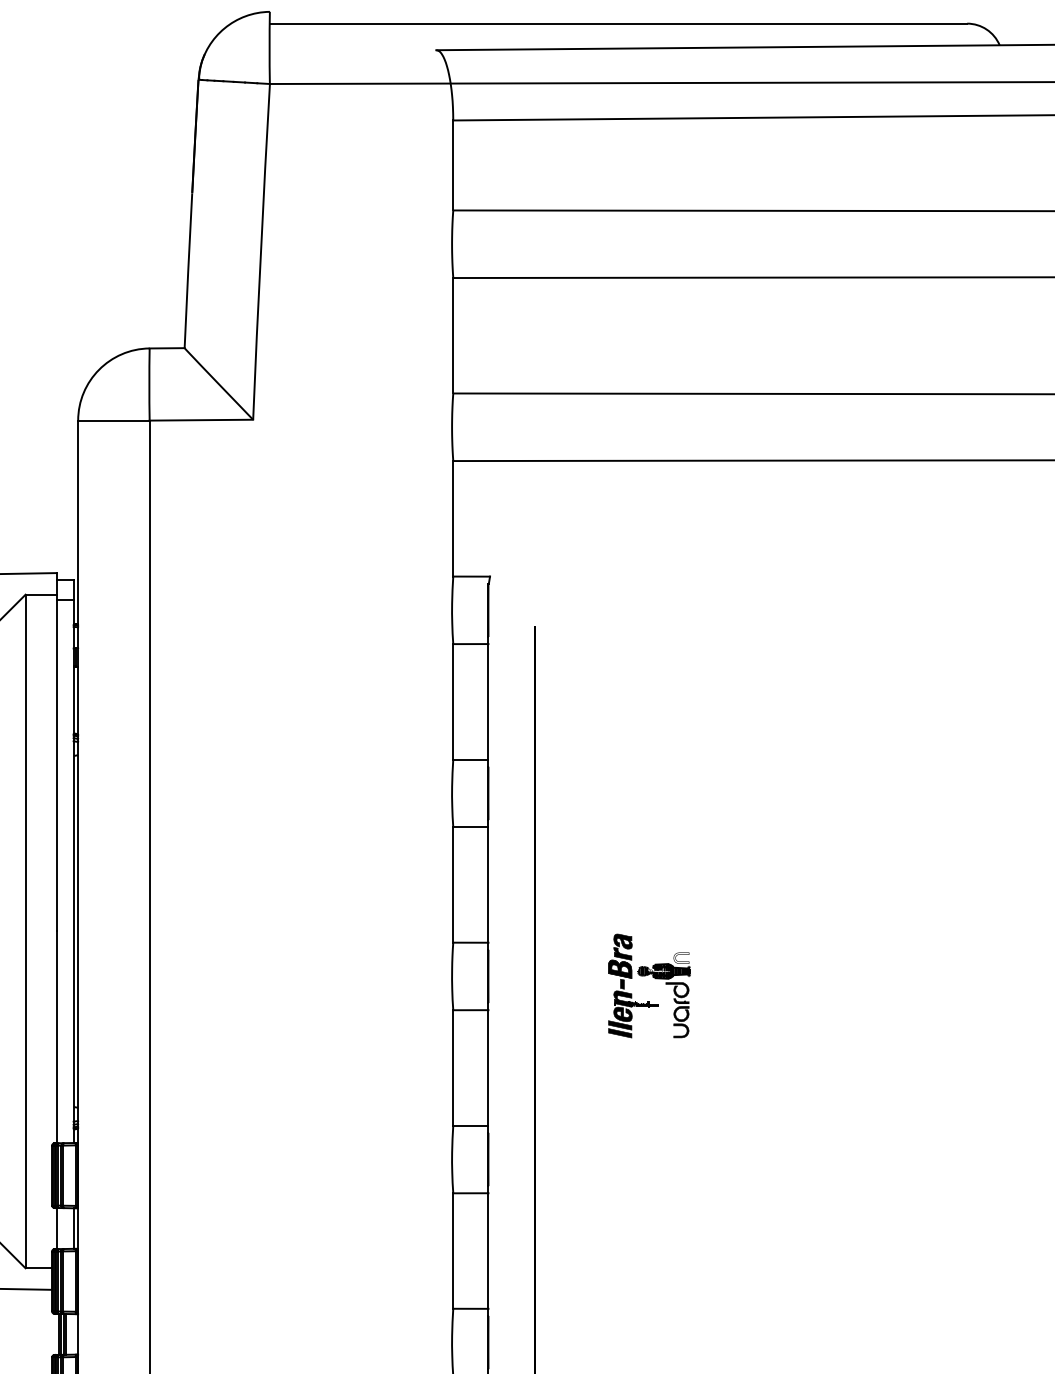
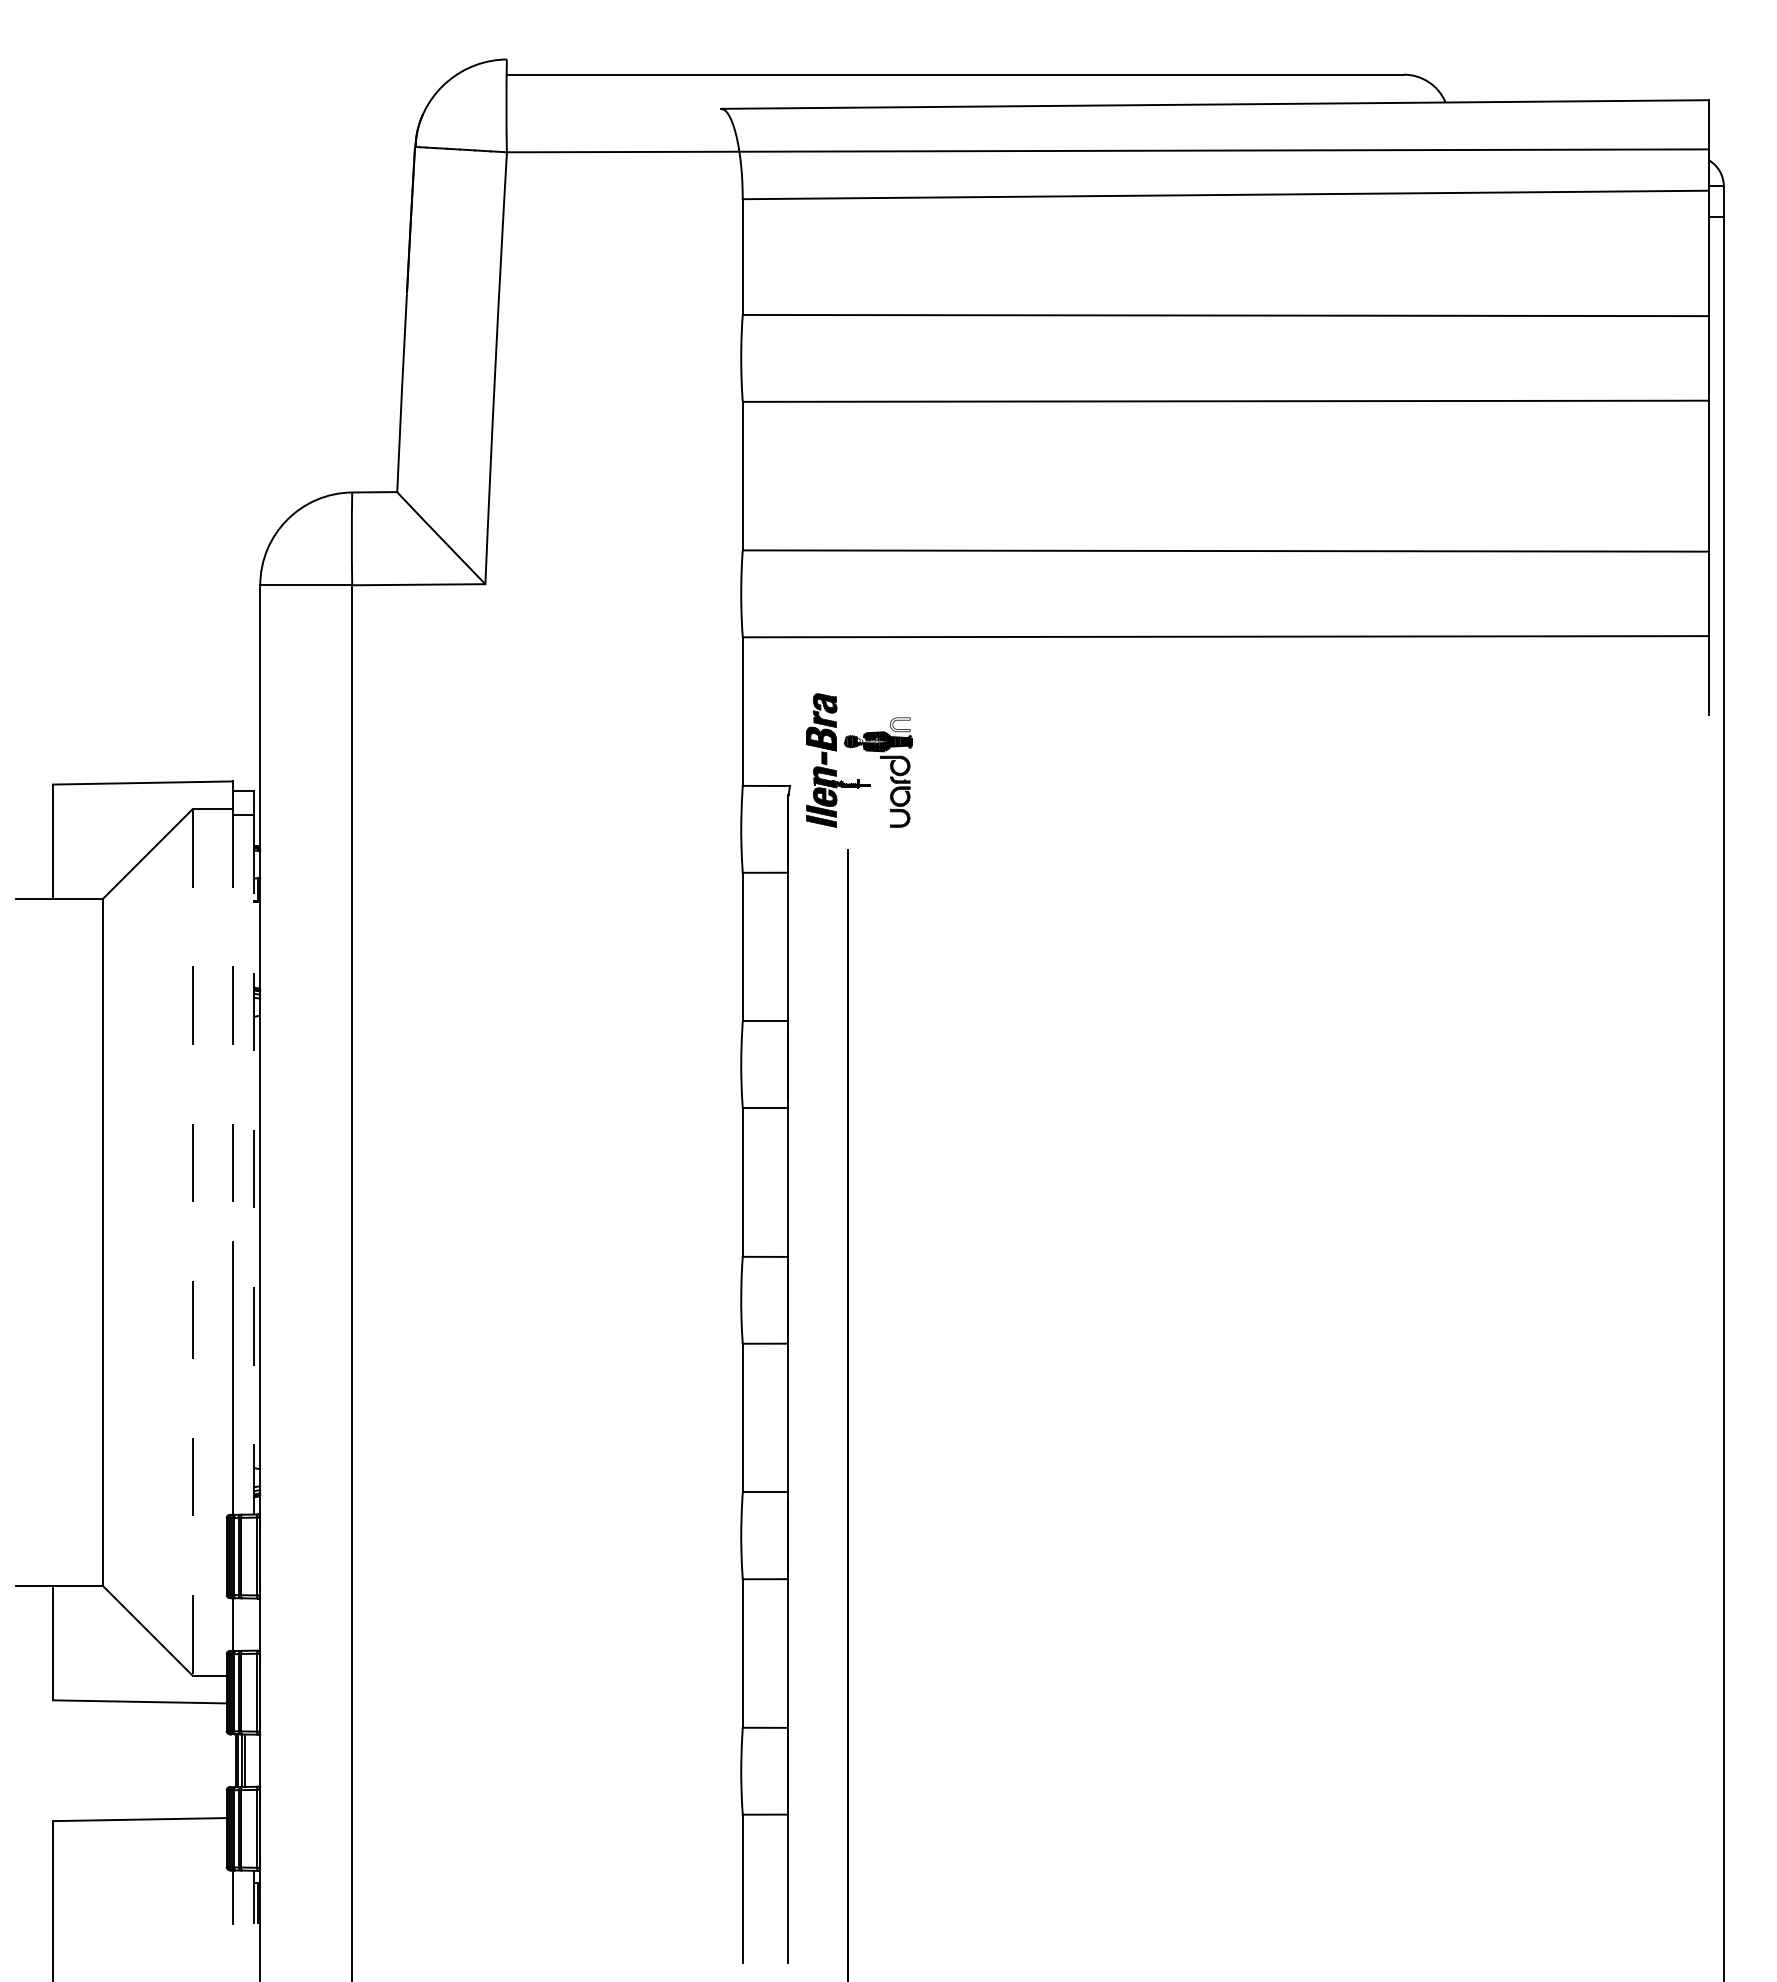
line: (56, 762) -> (232, 1025), solid -> dashed
line: (73, 870) -> (254, 1164), solid -> dashed
line: (25, 931) -> (192, 1242), solid -> dashed
part: (653, 978) -> (864, 750), moved
line: (73, 1228) -> (254, 1624), removed

